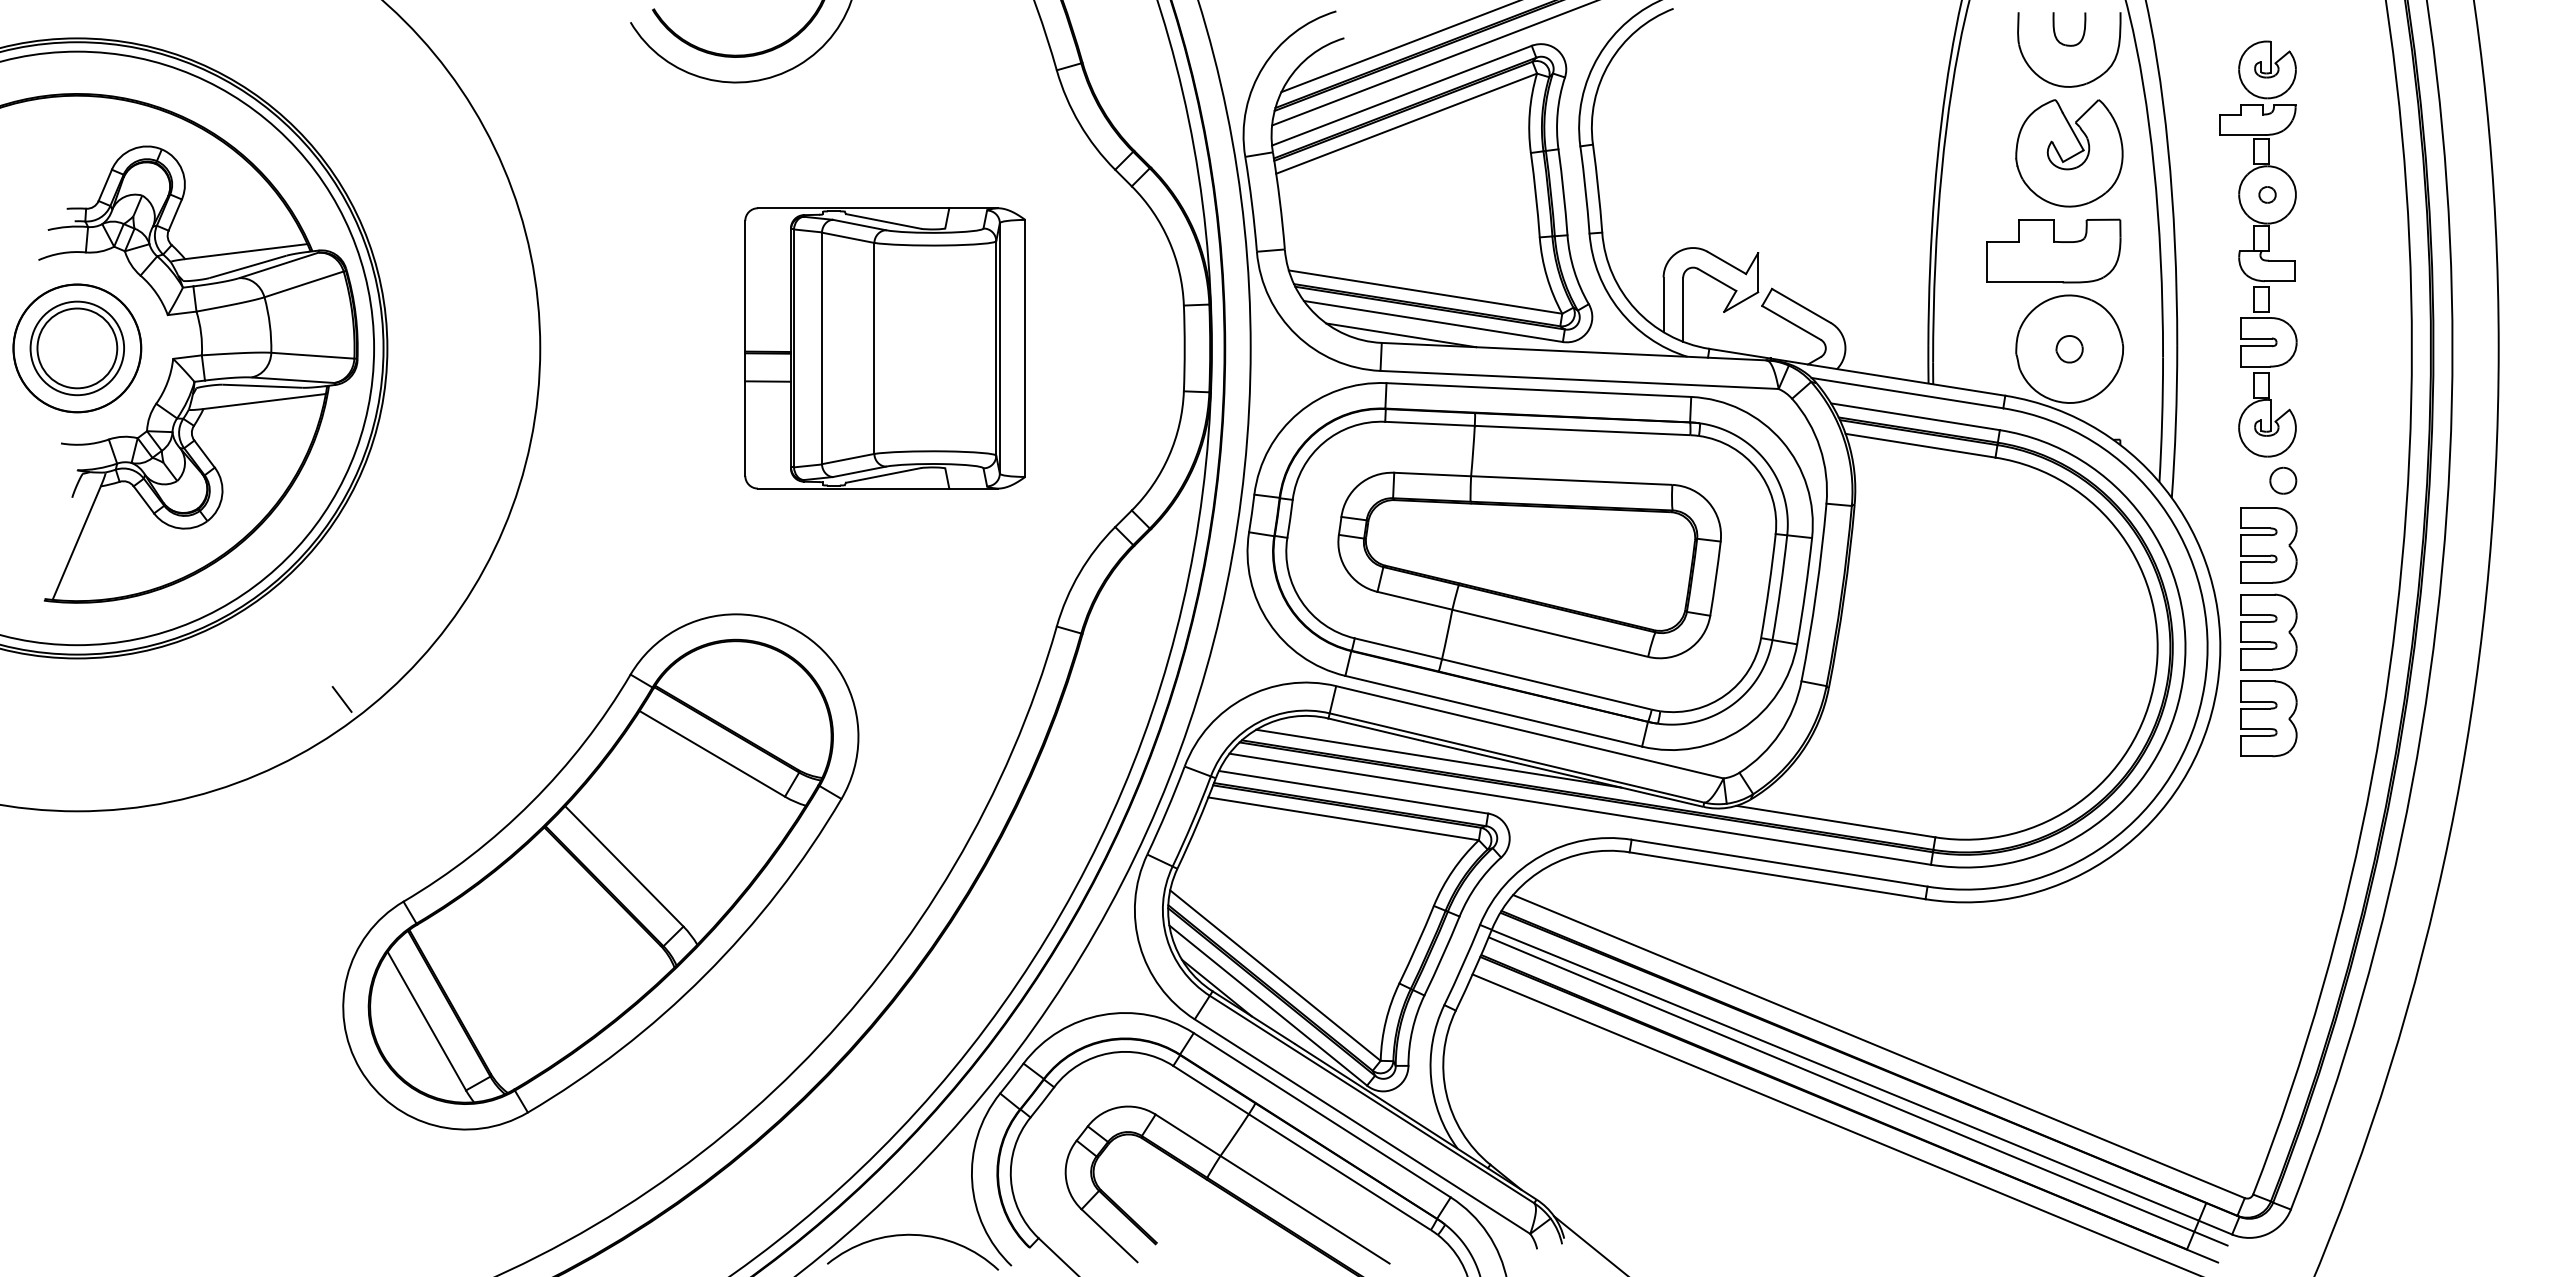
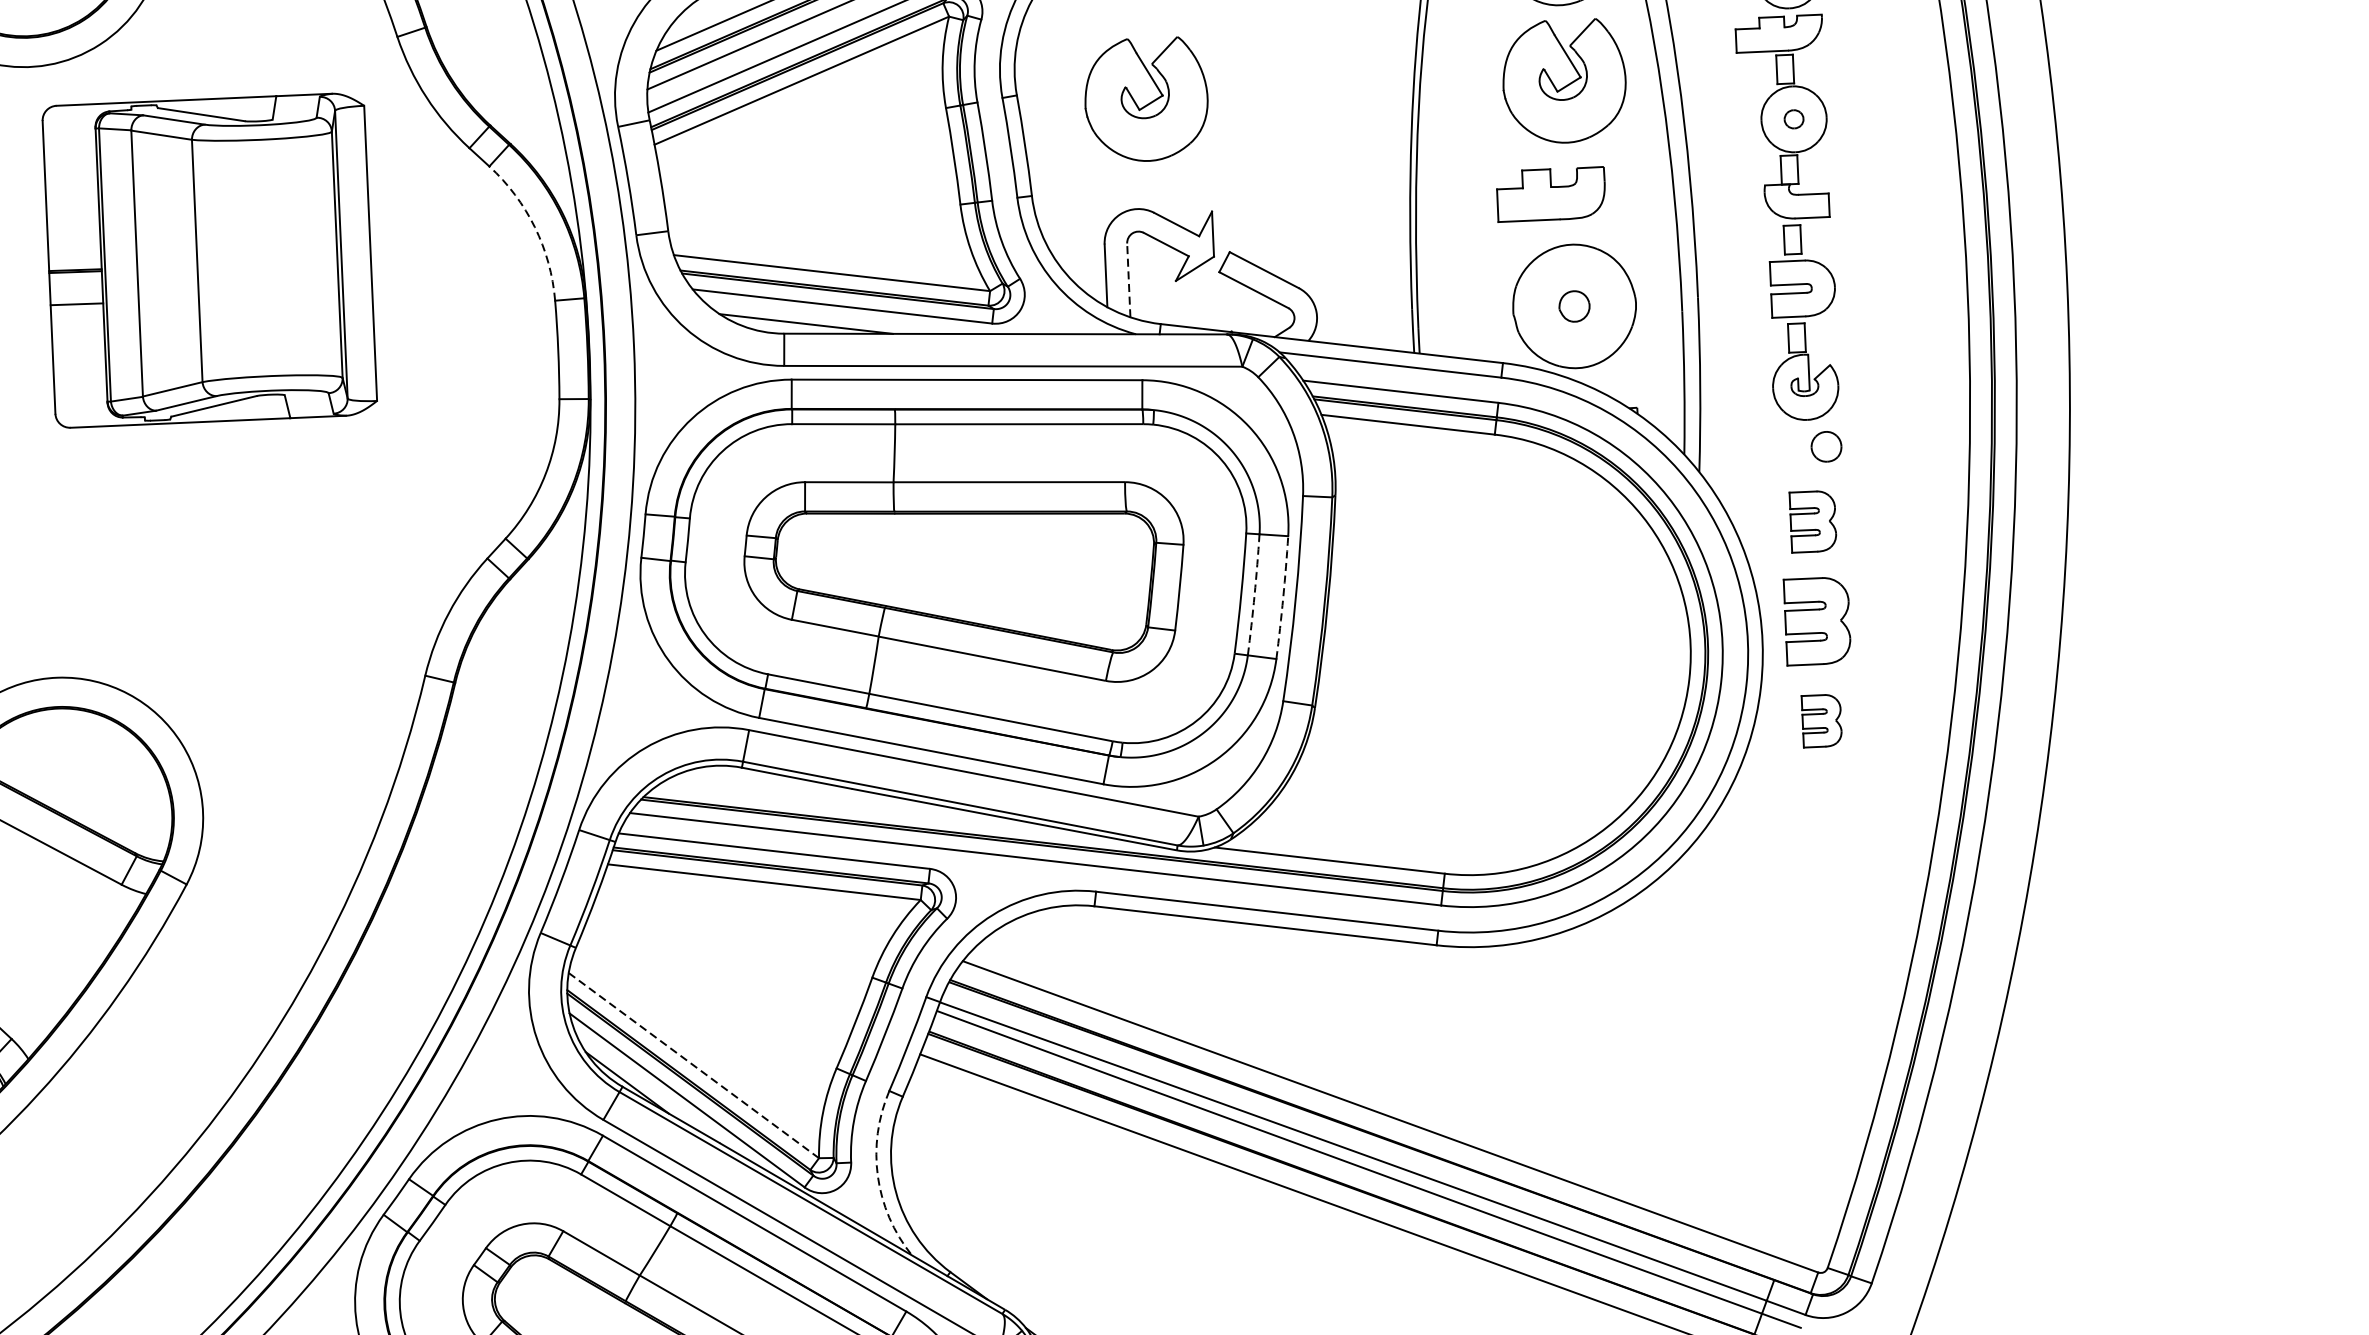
part: (1705, 153) -> (1146, 99), added
arc: (1169, 241) -> (535, 227), solid -> dashed
part: (2053, 250) -> (1551, 193), size x0.7
line: (1683, 309) -> (1129, 280), solid -> dashed
part: (884, 348) -> (208, 260), moved
part: (2268, 545) -> (1812, 521), size x0.7
arc: (1780, 587) -> (1254, 594), solid -> dashed
arc: (1805, 591) -> (1283, 597), solid -> dashed
part: (2268, 718) -> (1821, 720), size x0.6
line: (1438, 758) -> (870, 808), removed
line: (1275, 975) -> (693, 1065), solid -> dashed
arc: (1431, 1078) -> (878, 1175), solid -> dashed

